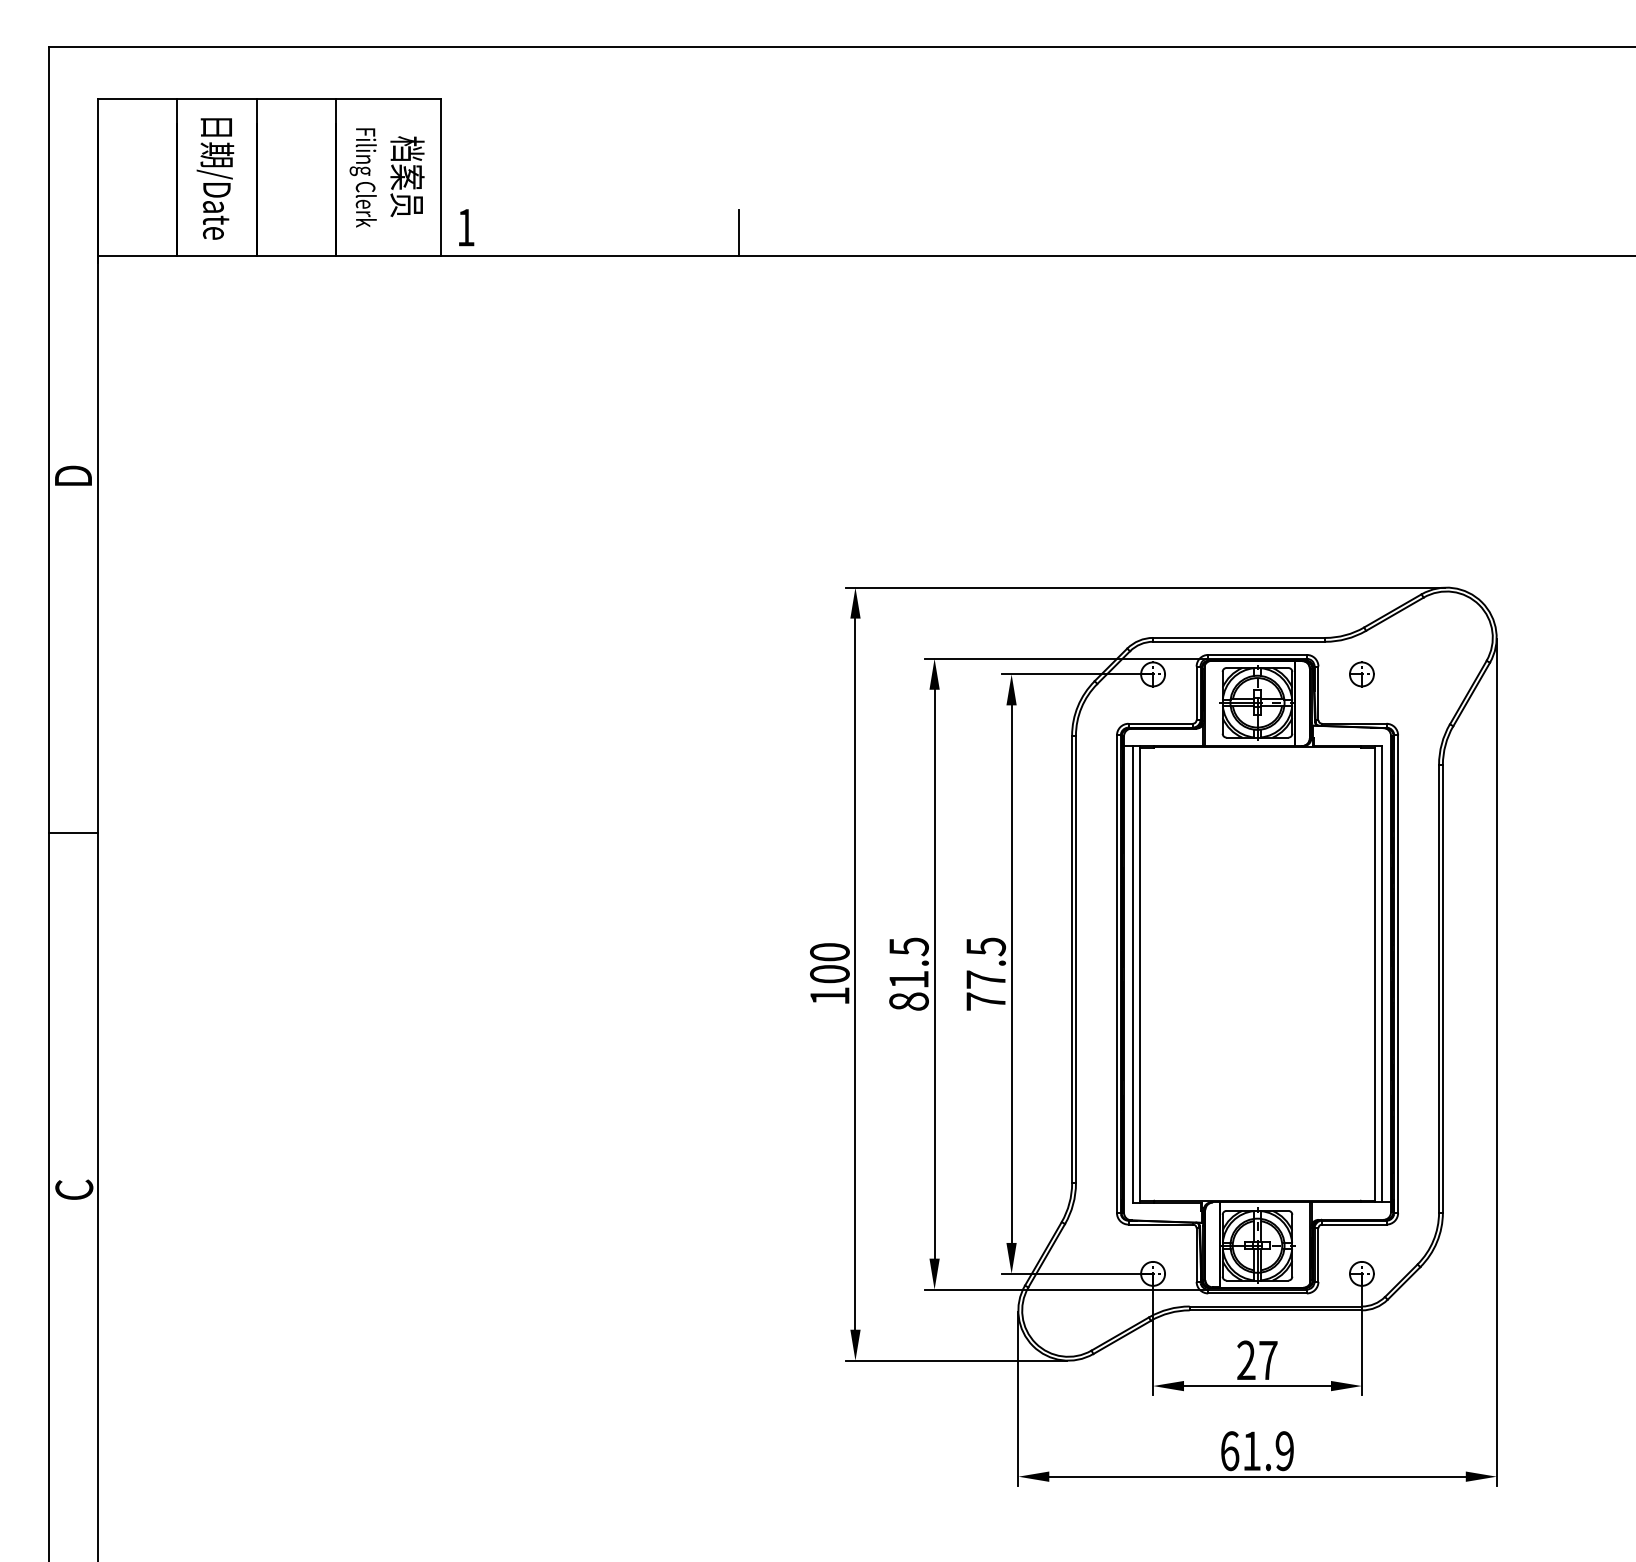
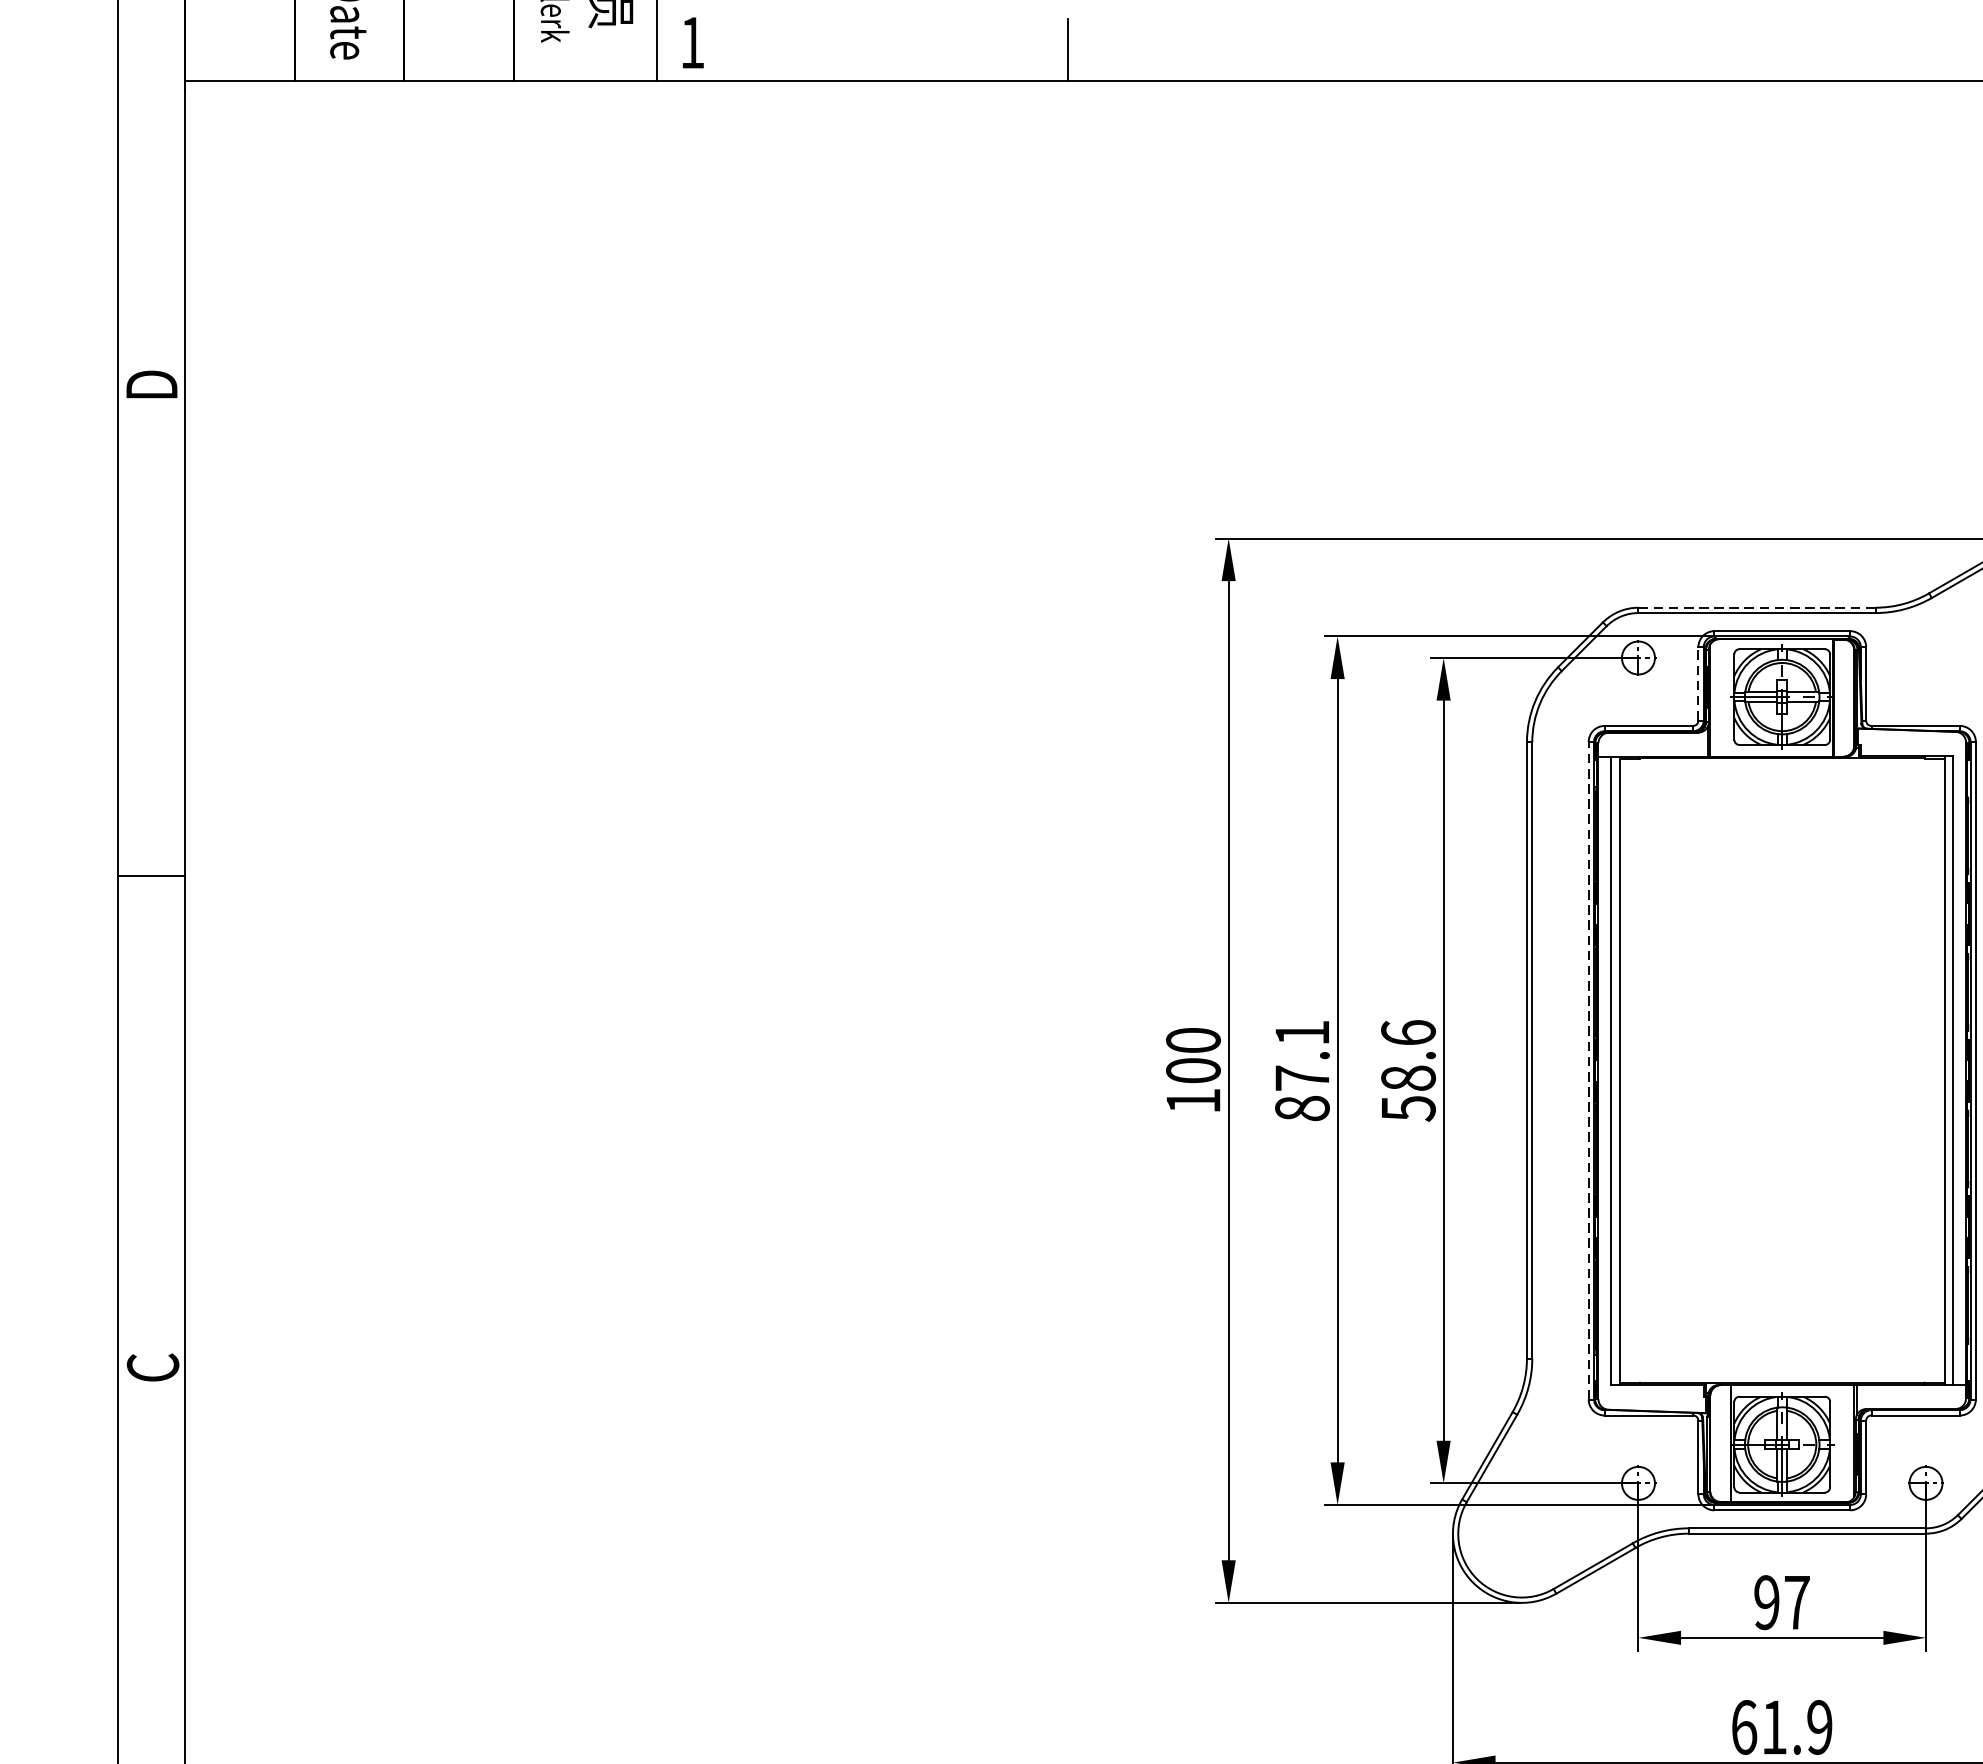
line: (1239, 637) -> (1757, 607), solid -> dashed
part: (1361, 674) -> (1925, 658), removed
line: (1196, 693) -> (1698, 684), solid -> dashed
text: (908, 962) -> (1301, 1054), 81.5 -> 87.1
text: (986, 974) -> (1409, 1071), 77.5 -> 58.6
line: (1116, 974) -> (1588, 1071), solid -> dashed
text: (1246, 1360) -> (1767, 1602), 27 -> 97

